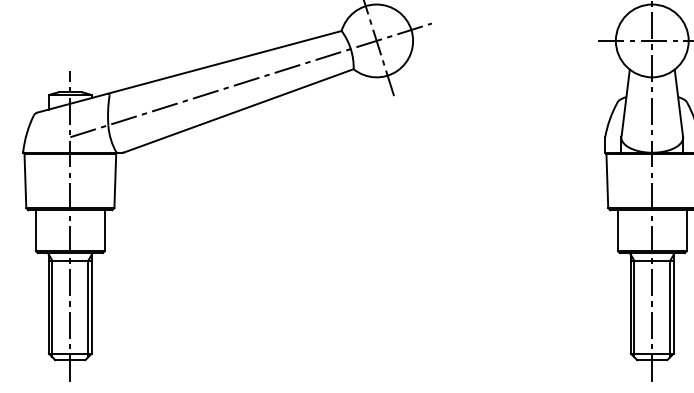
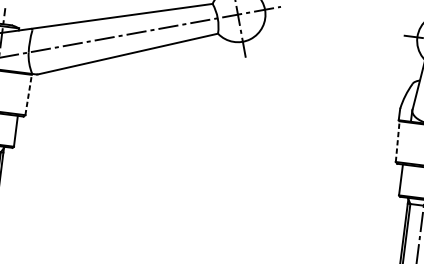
line: (115, 180) -> (28, 94), solid -> dashed
line: (607, 180) -> (397, 141), solid -> dashed

